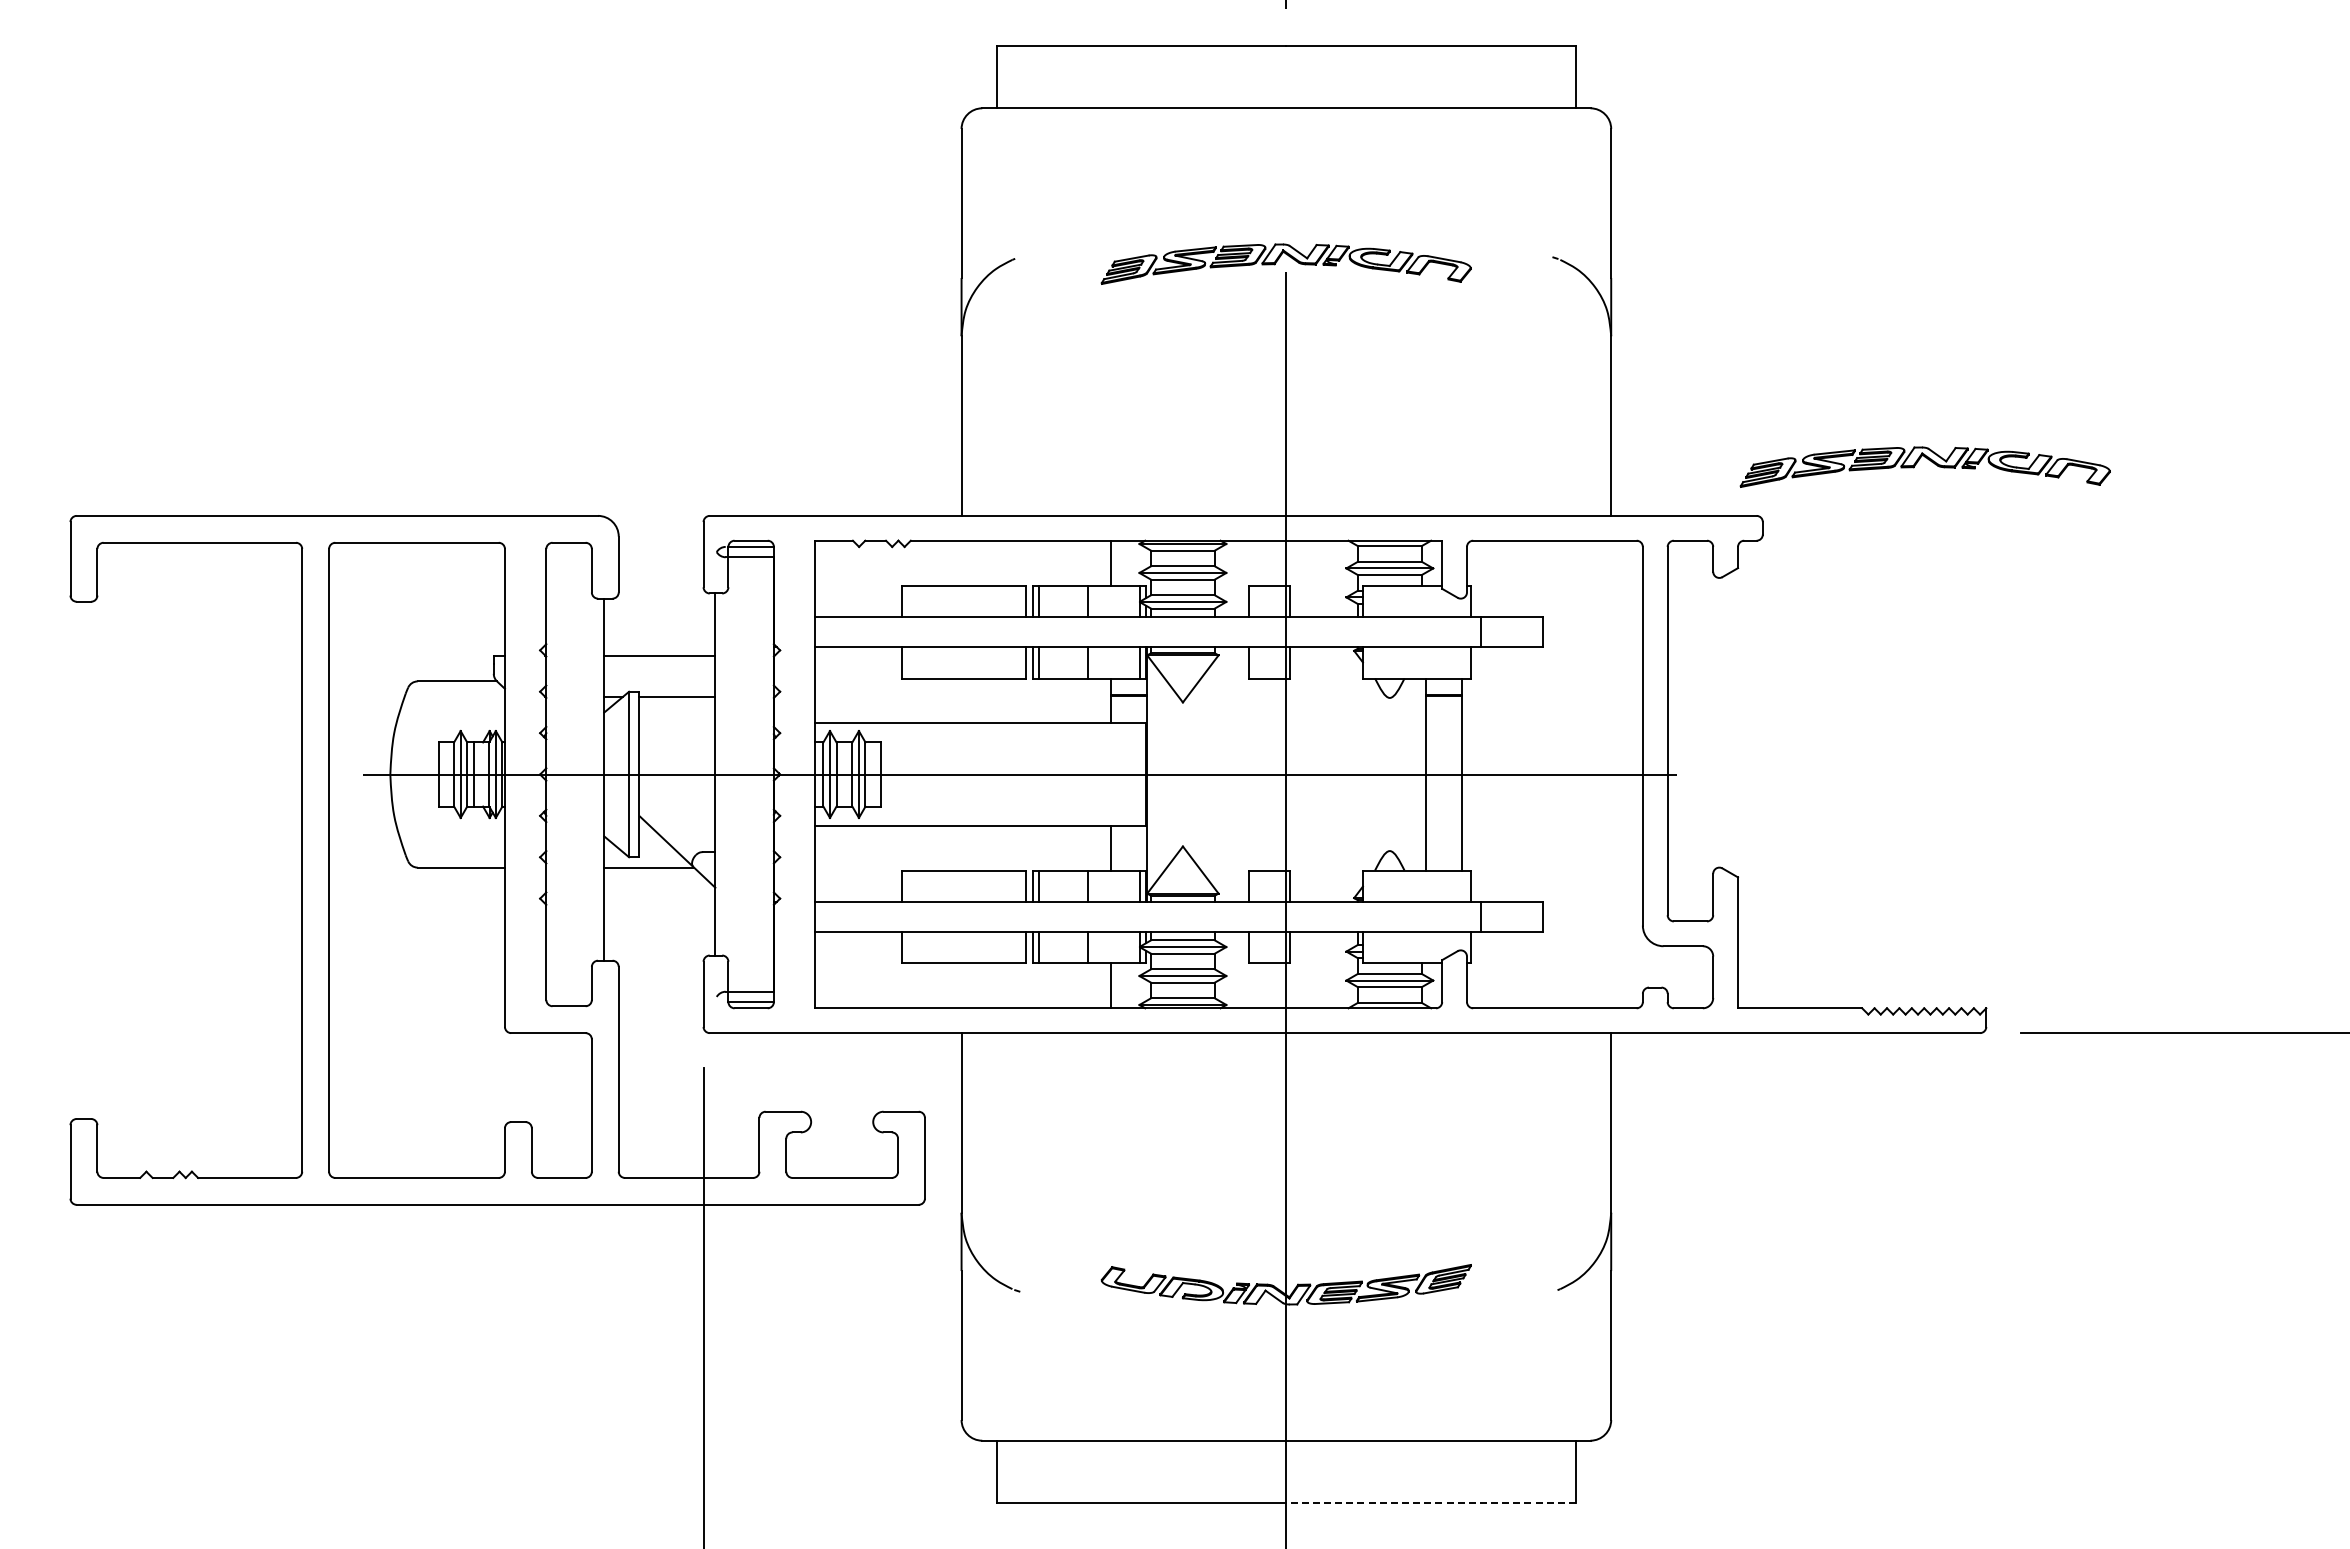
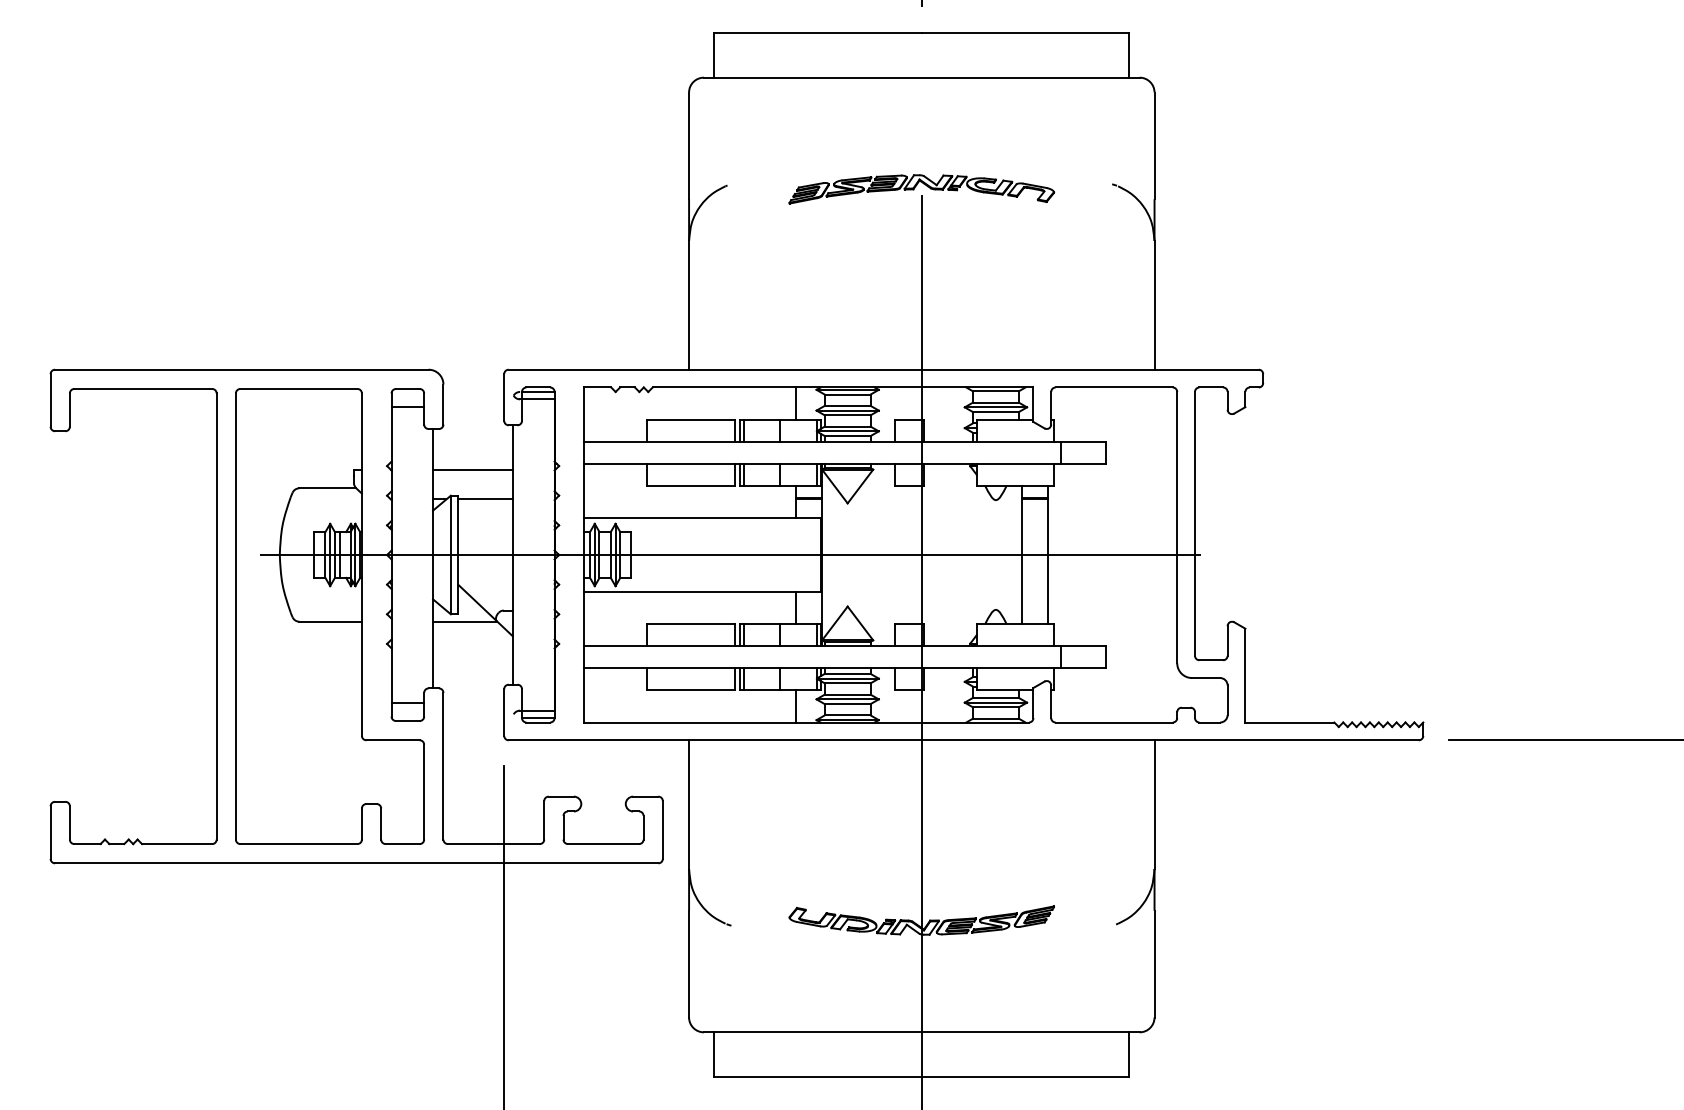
part: (1928, 460) -> (1381, 330), removed
line: (568, 567) -> (407, 406), added
line: (568, 981) -> (407, 703), added
line: (1431, 1502) -> (1025, 1076), dashed -> solid

